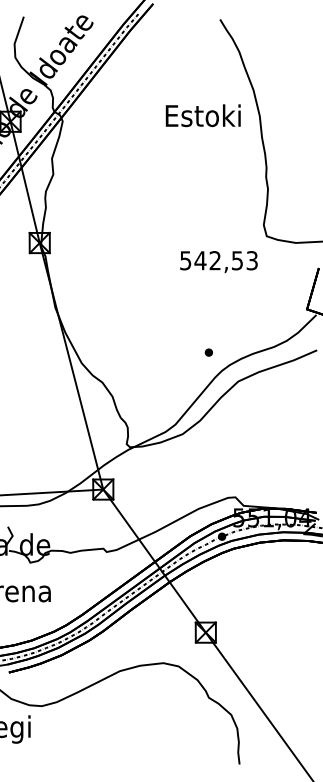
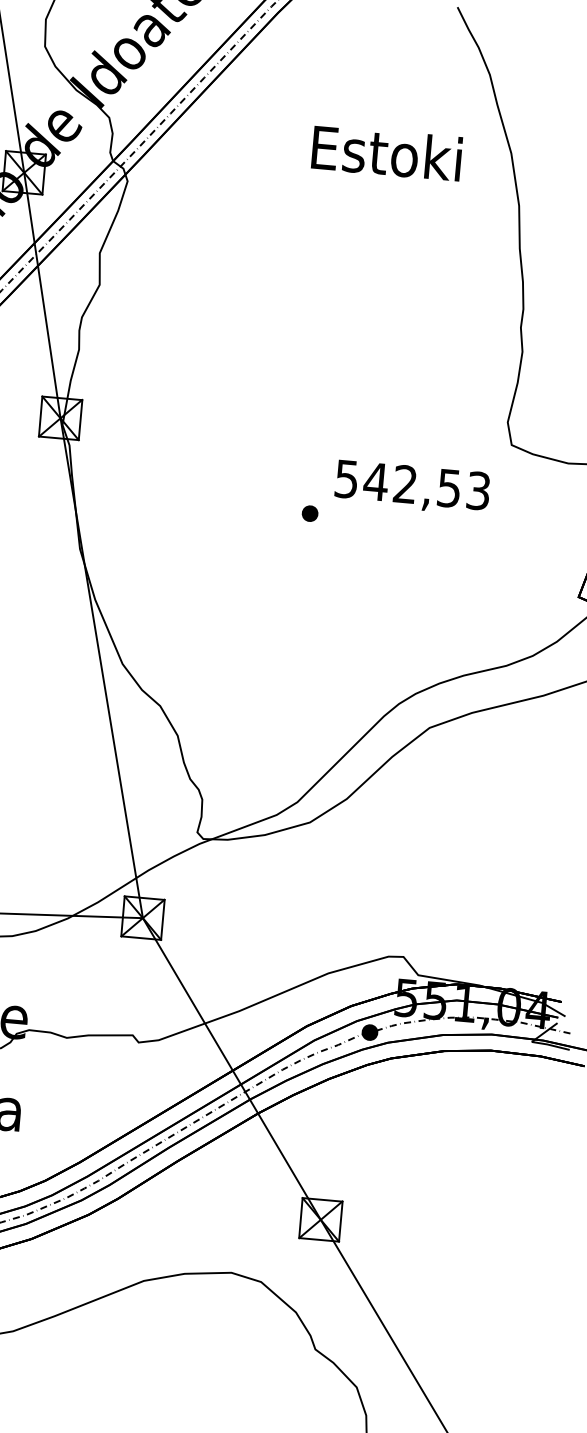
text: (202, 115) -> (385, 152), moved
part: (208, 352) -> (309, 513), moved

